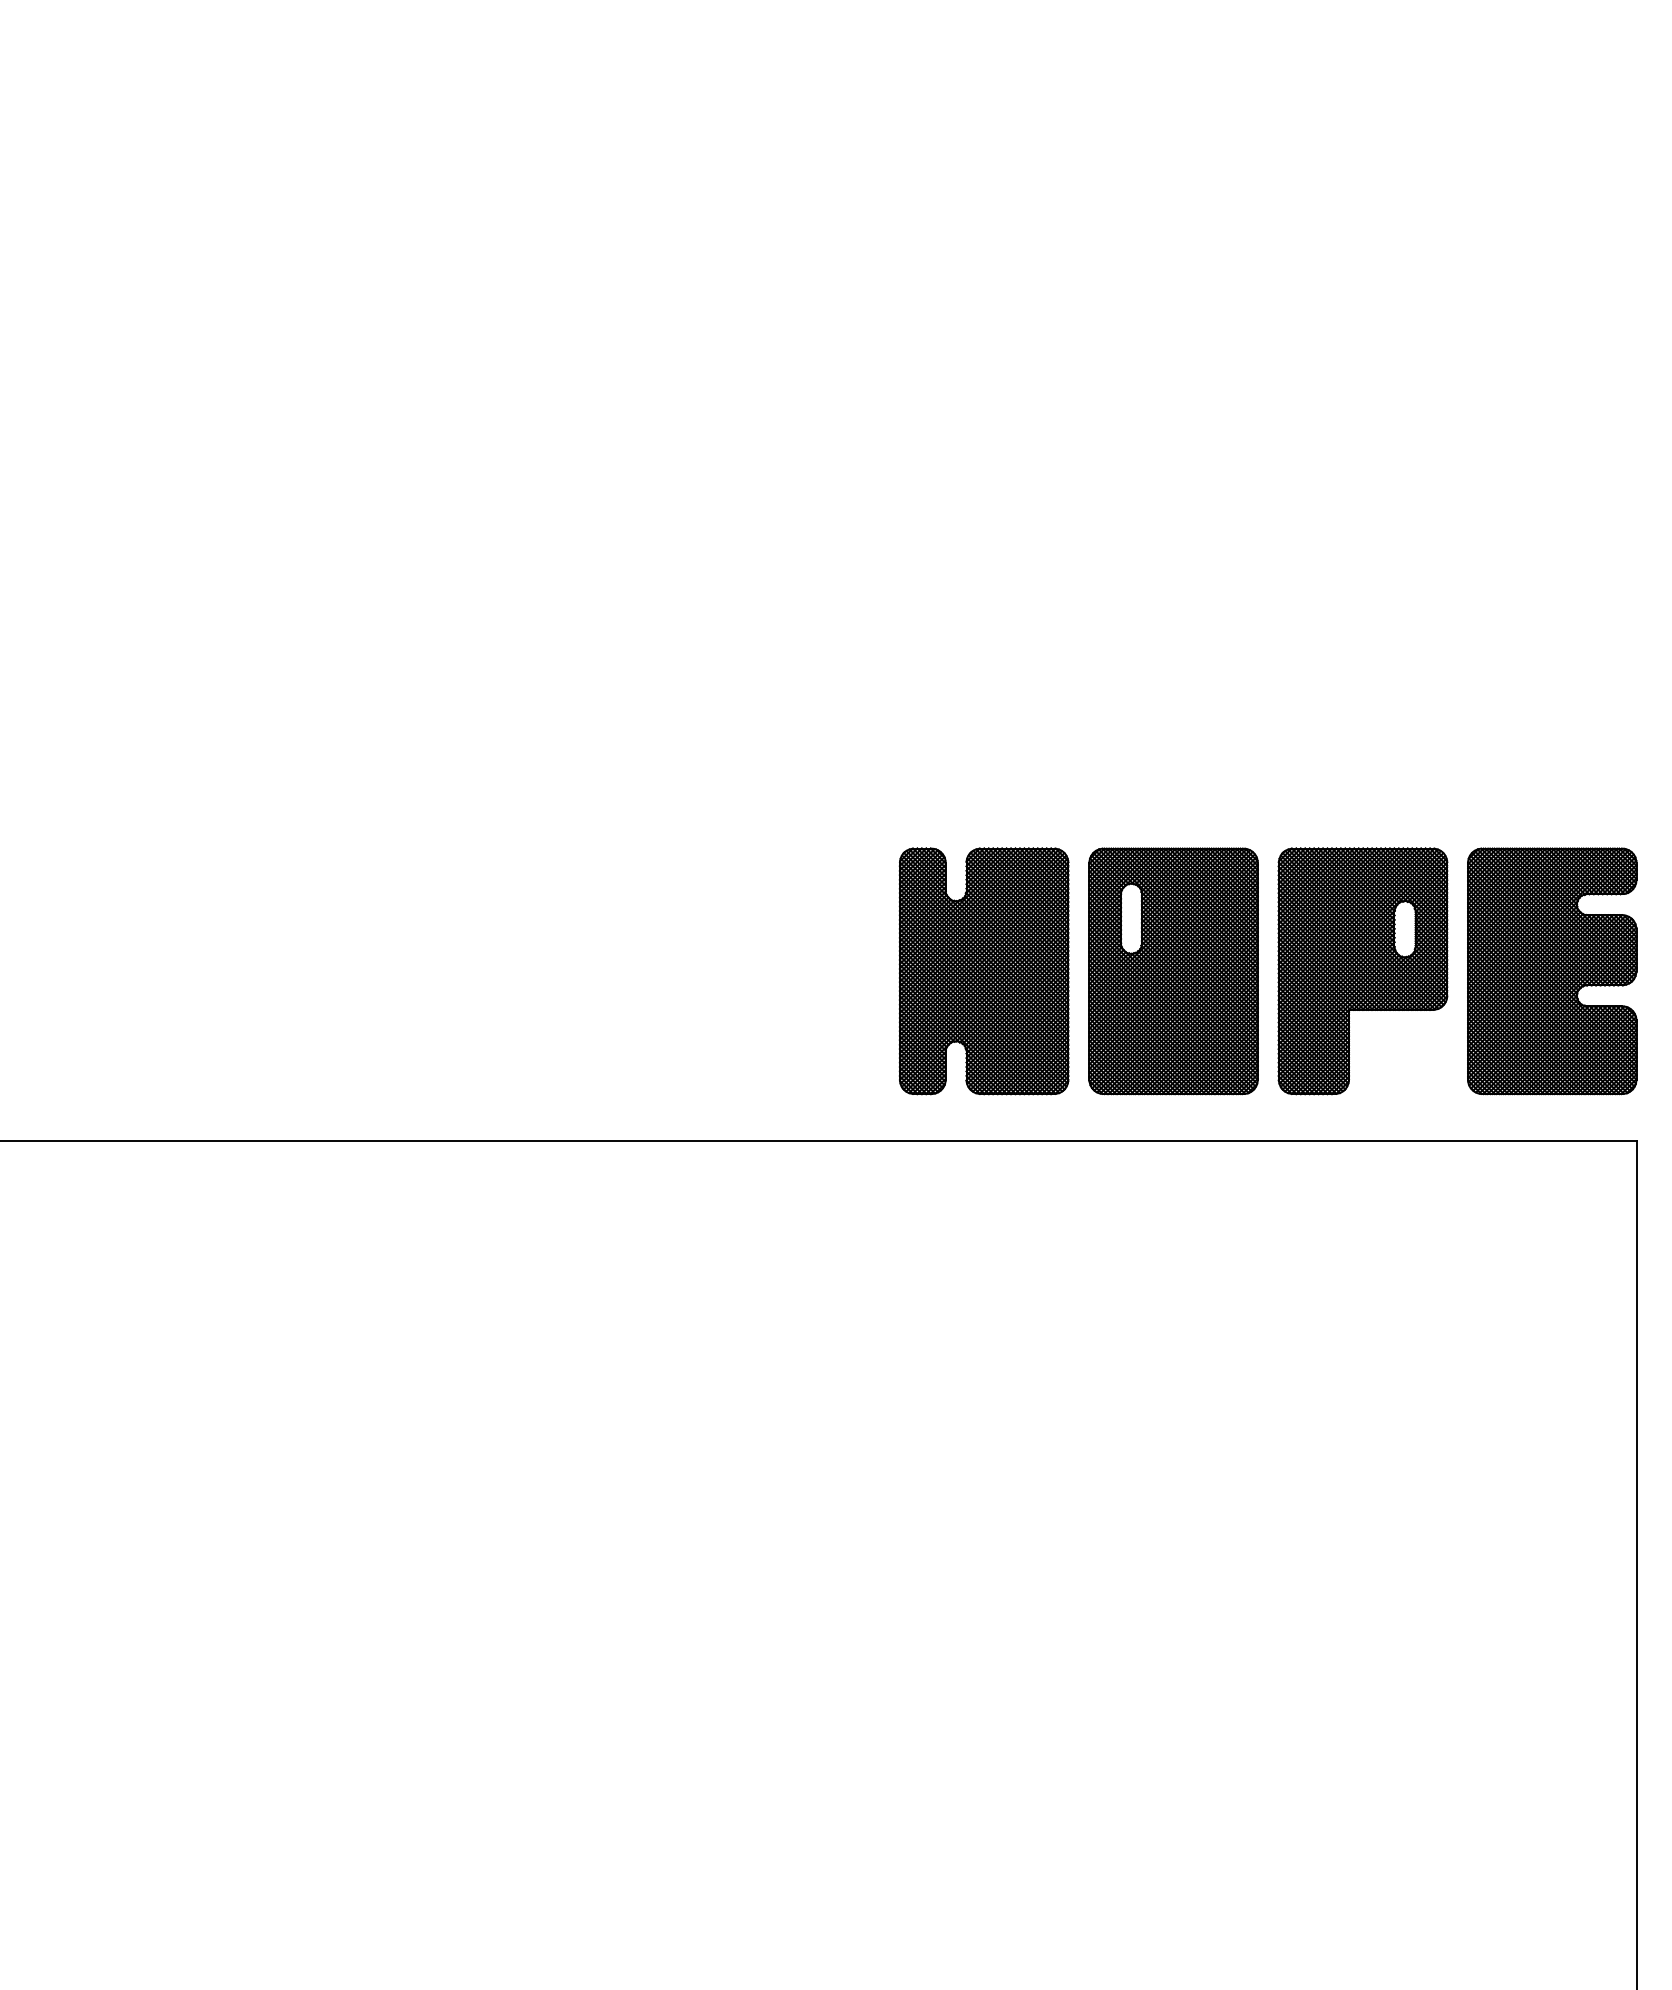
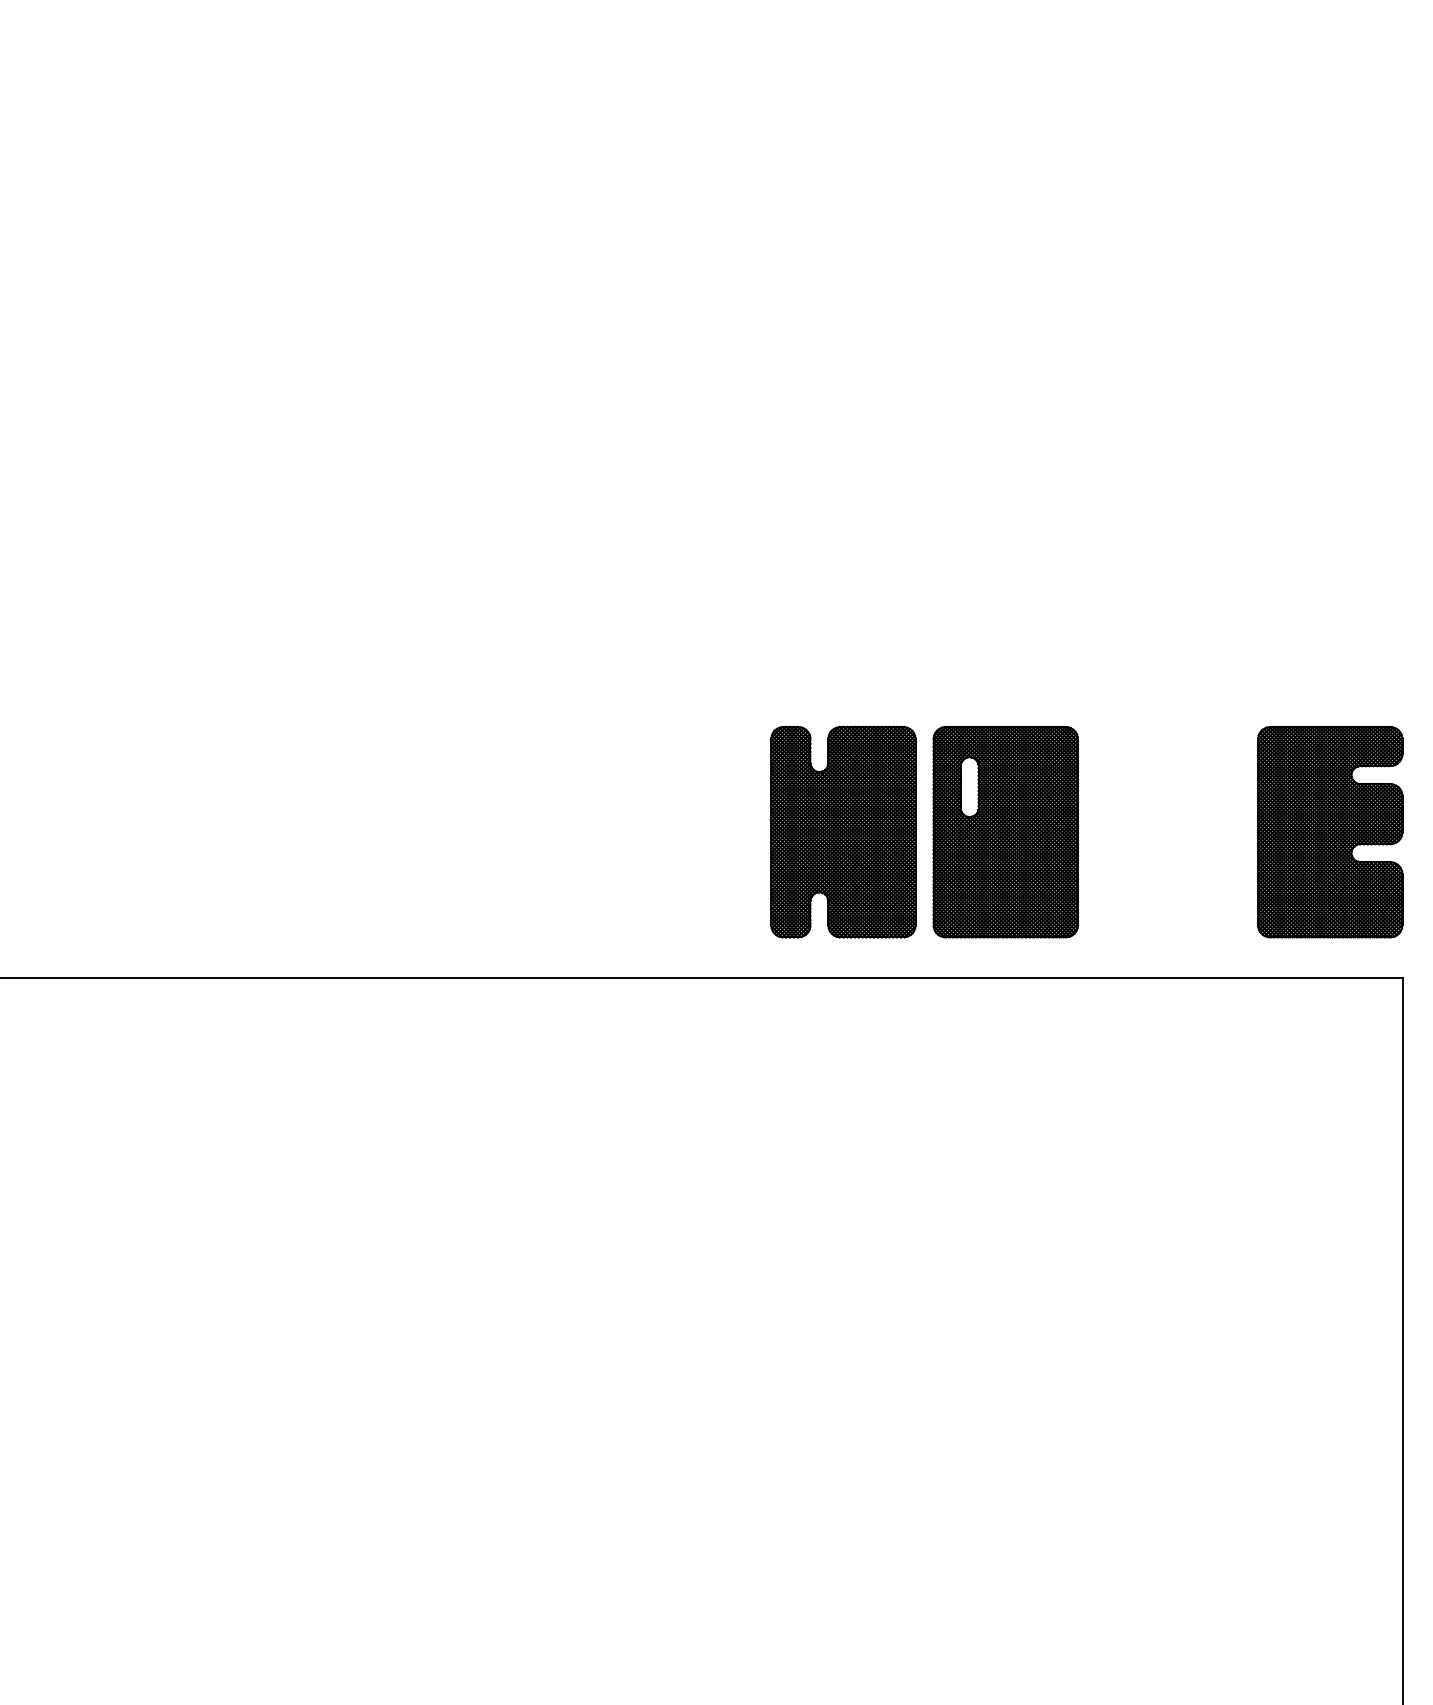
part: (1362, 971) -> (1167, 832), removed

